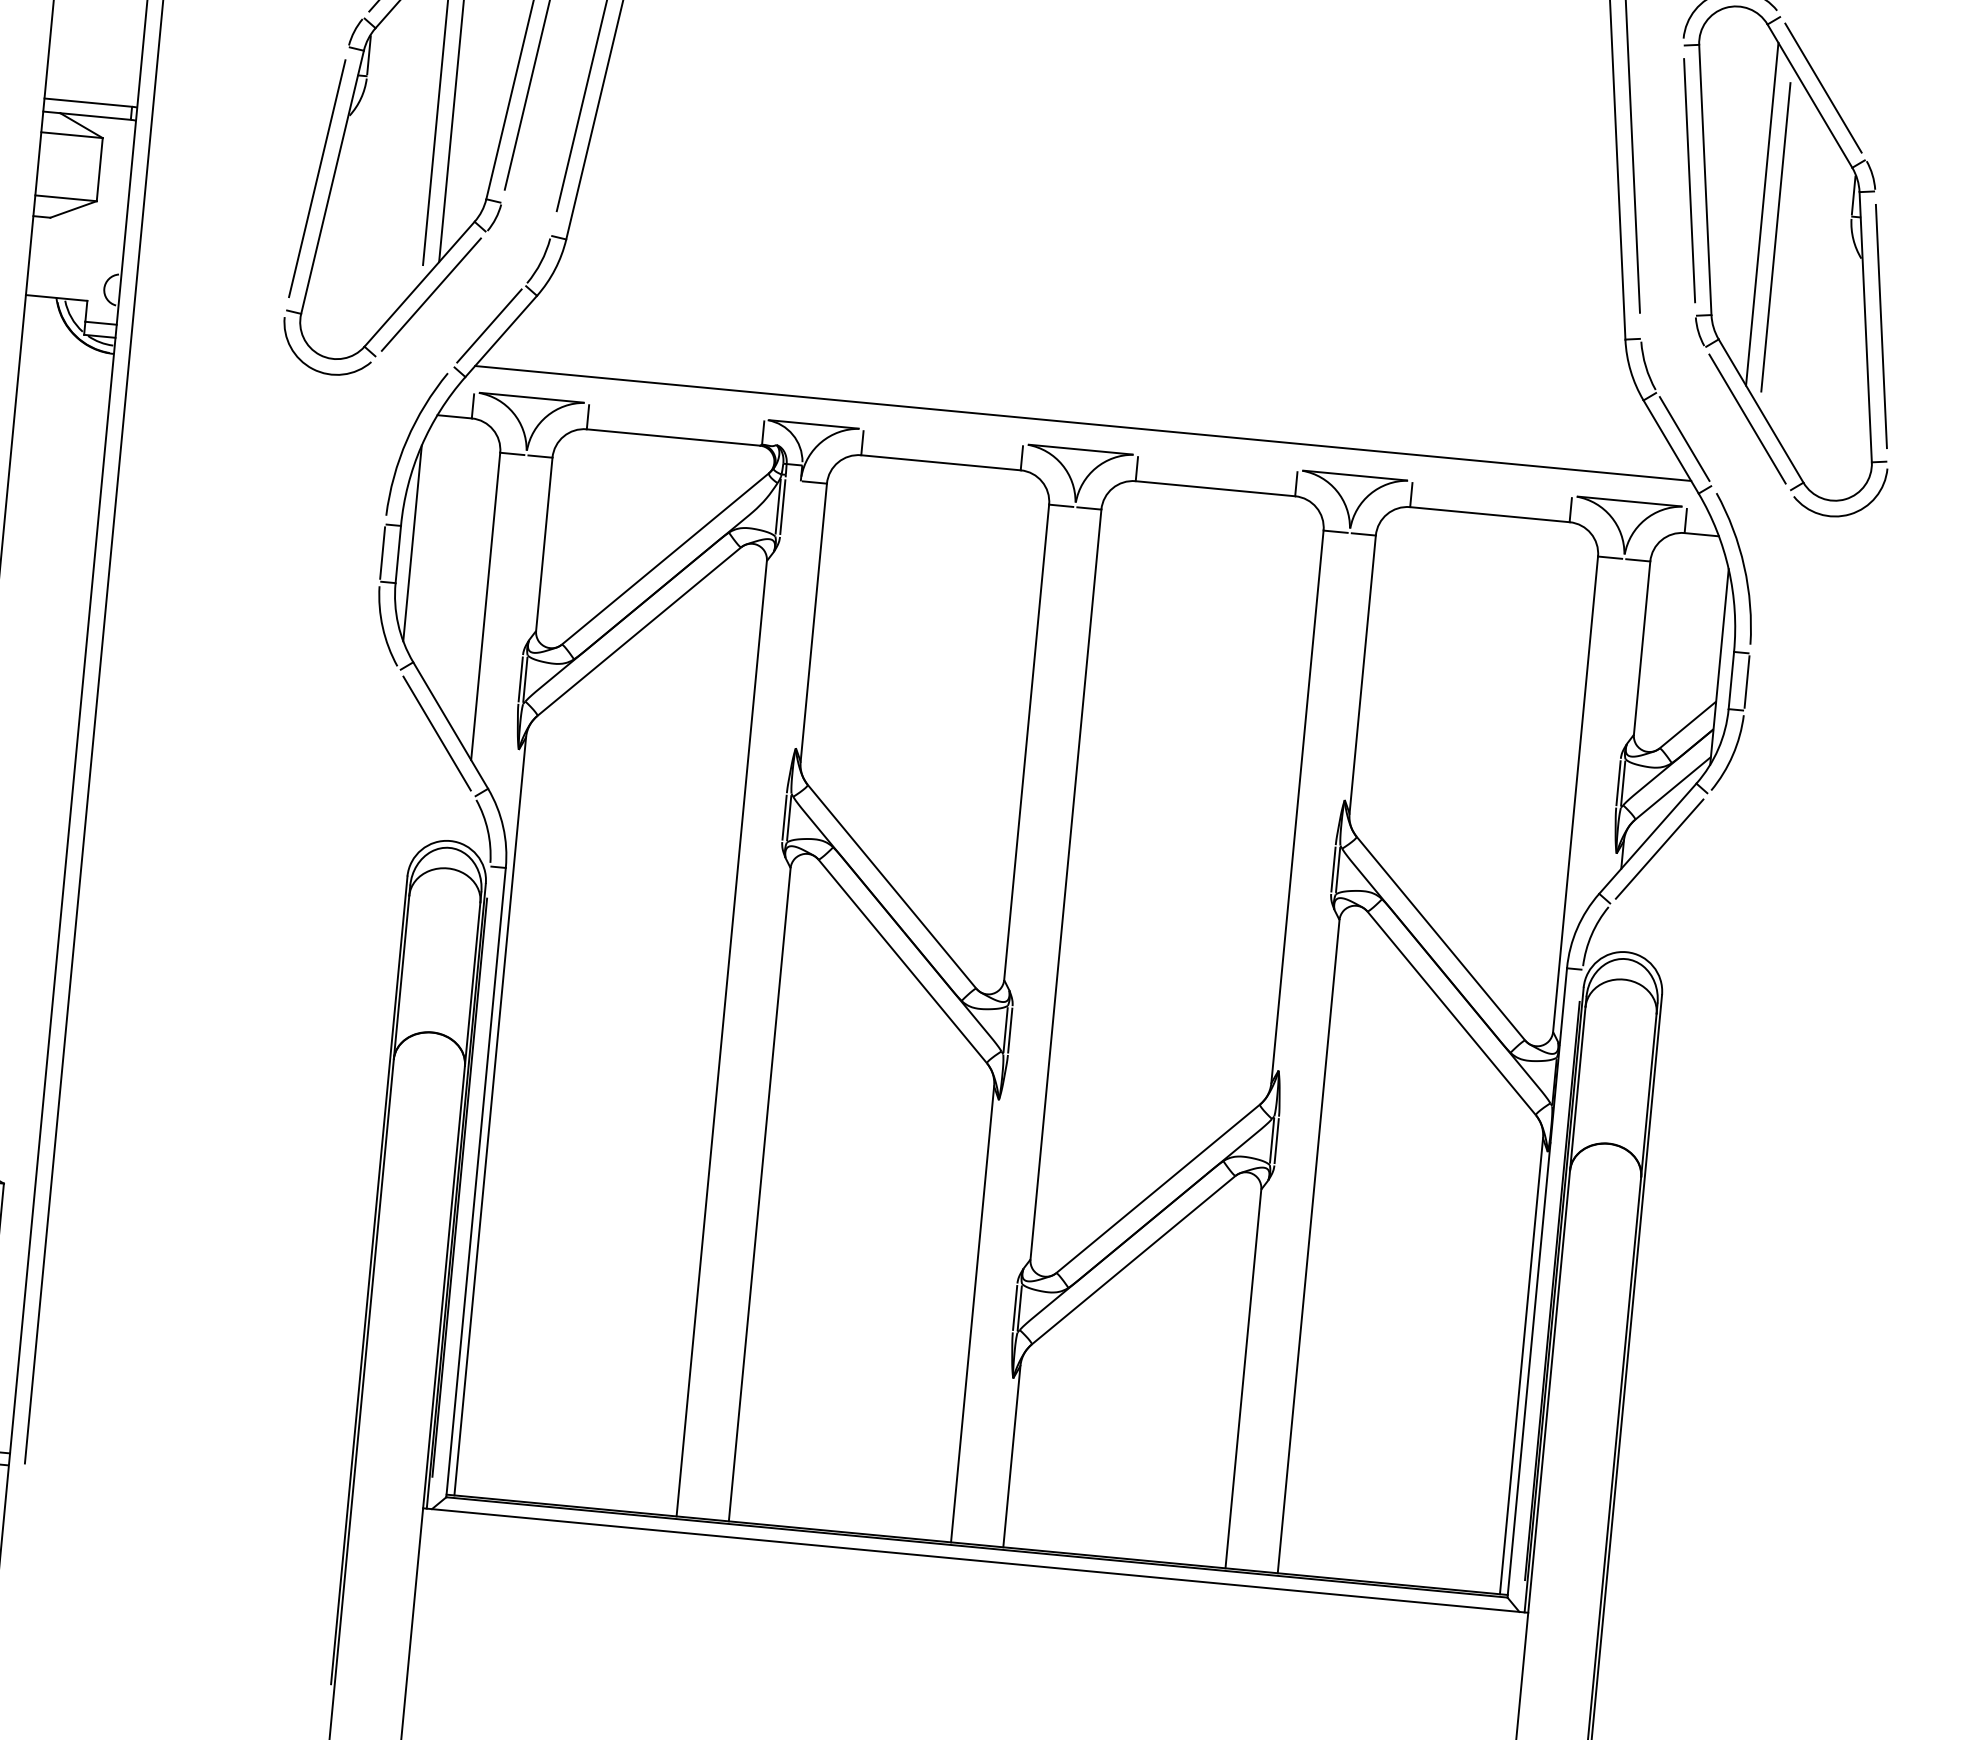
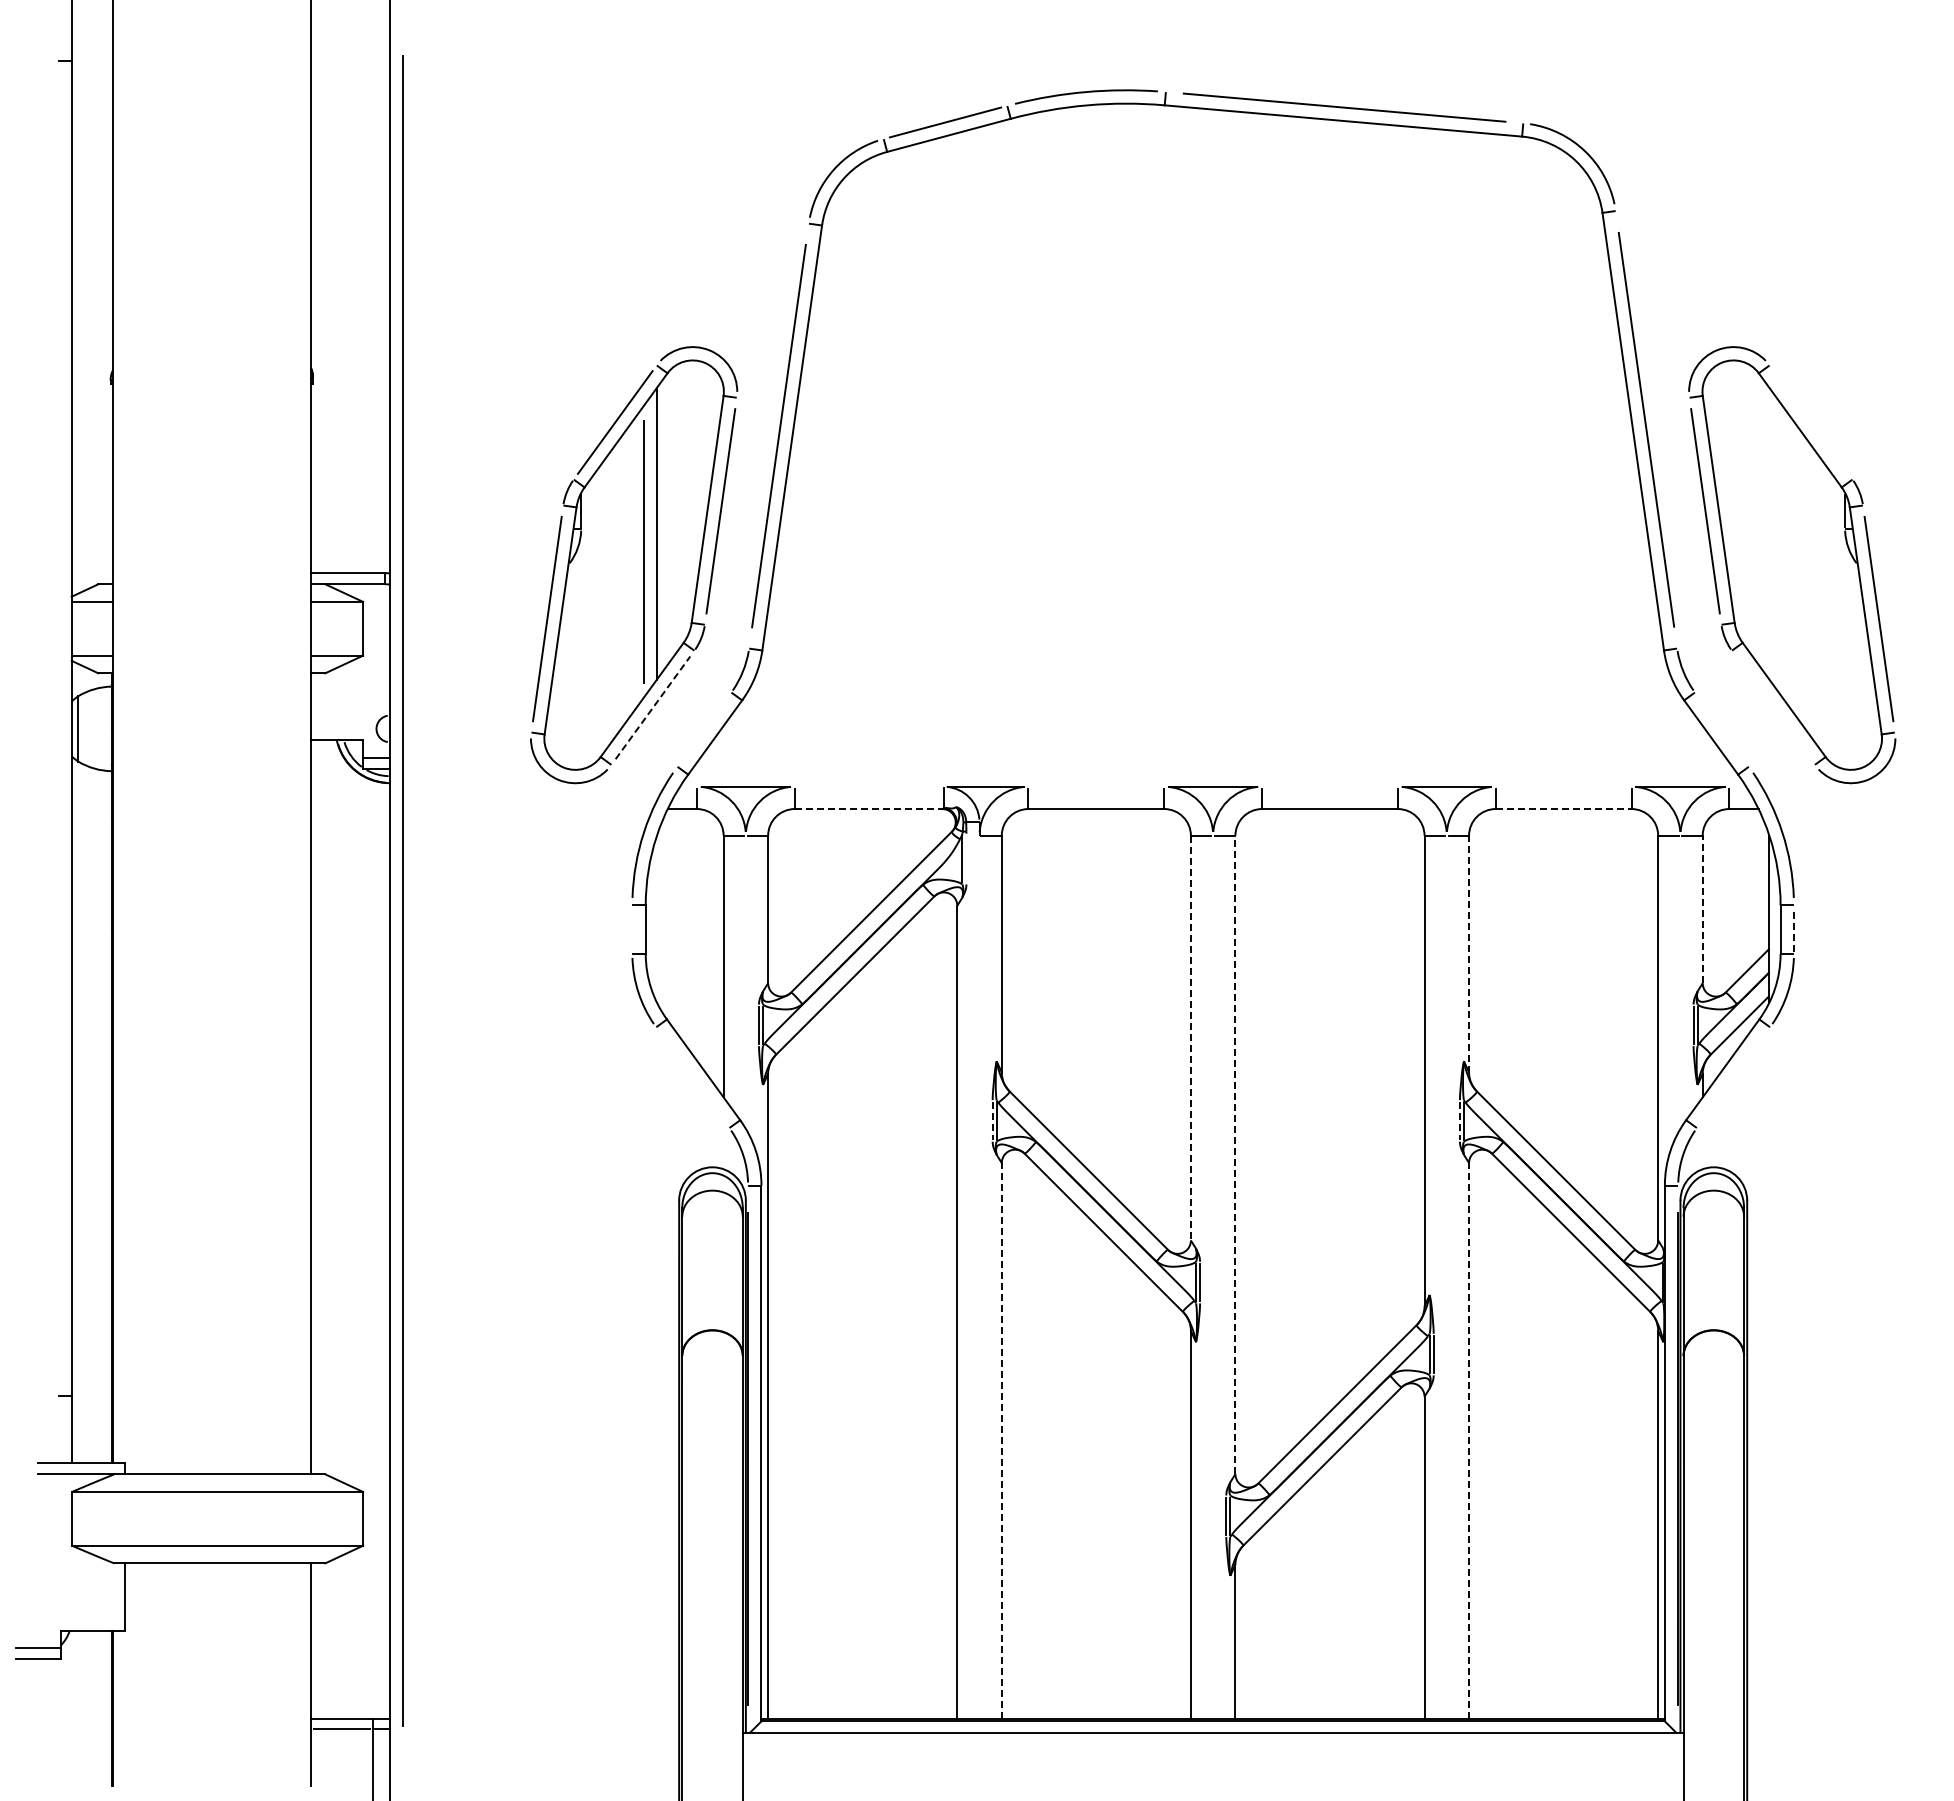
line: (1822, 88) -> (1810, 422), removed
line: (1762, 213) -> (1769, 533), removed
line: (1775, 236) -> (1782, 551), removed
line: (432, 294) -> (653, 707), solid -> dashed
line: (489, 325) -> (704, 729), removed
line: (1747, 418) -> (1773, 707), removed
line: (1082, 423) -> (1212, 764), removed
line: (673, 438) -> (868, 809), solid -> dashed
line: (1684, 438) -> (1721, 729), removed
line: (782, 506) -> (966, 858), removed
line: (1489, 515) -> (1563, 809), solid -> dashed
line: (412, 542) -> (656, 918), removed
line: (382, 552) -> (632, 929), removed
line: (1641, 648) -> (1702, 909), solid -> dashed
line: (1363, 673) -> (1469, 953), solid -> dashed
line: (1746, 681) -> (1793, 929), solid -> dashed
line: (436, 733) -> (692, 1077), removed
line: (1026, 742) -> (1190, 1038), solid -> dashed
line: (784, 817) -> (992, 1120), solid -> dashed
line: (1659, 848) -> (1733, 1077), removed
line: (1333, 868) -> (1459, 1120), solid -> dashed
line: (1066, 884) -> (1235, 1154), solid -> dashed
line: (759, 1194) -> (1001, 1440), solid -> dashed
line: (1309, 1245) -> (1469, 1440), solid -> dashed

